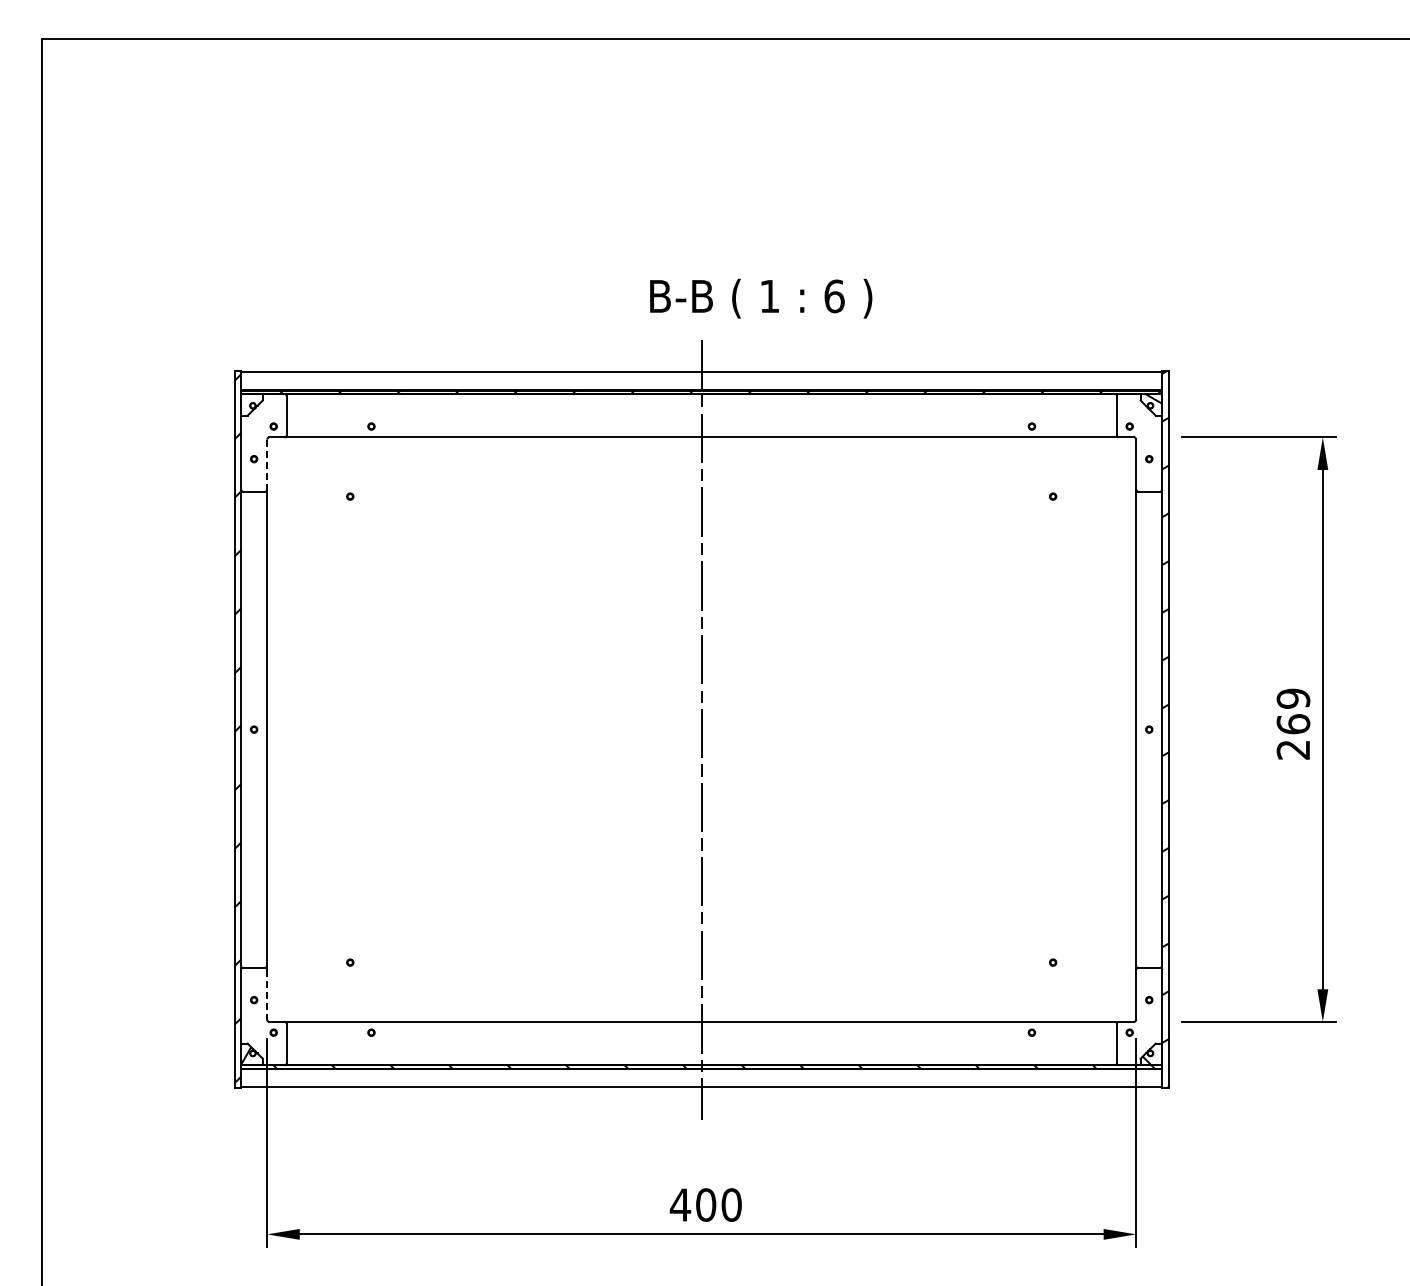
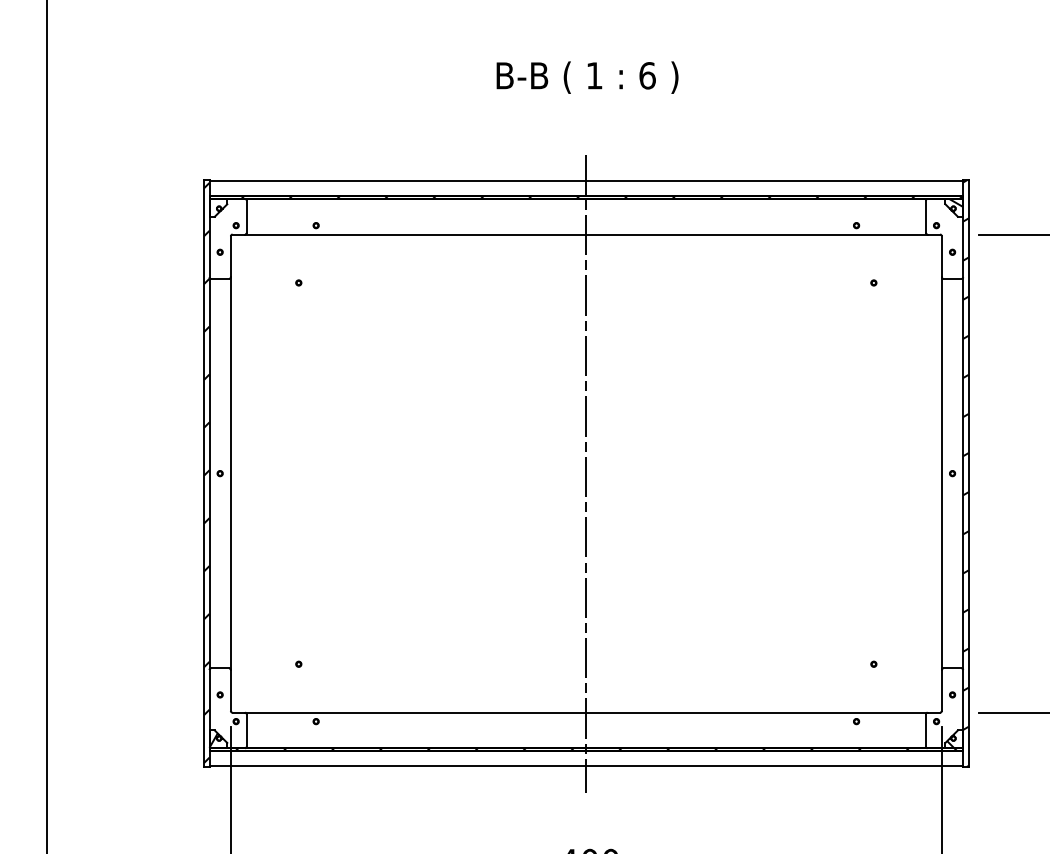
text: (761, 298) -> (587, 77), moved
line: (267, 464) -> (231, 256), dashed -> solid
line: (267, 994) -> (231, 690), dashed -> solid

